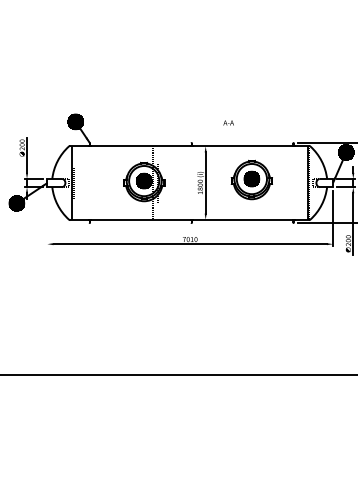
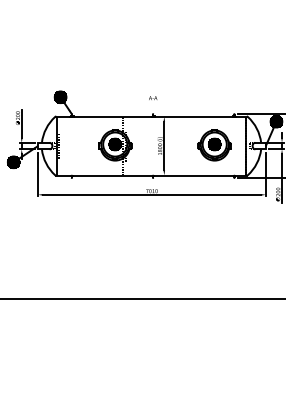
text: (228, 122) -> (152, 97), moved
part: (251, 179) -> (214, 144), moved
line: (47, 218) -> (38, 174), added

